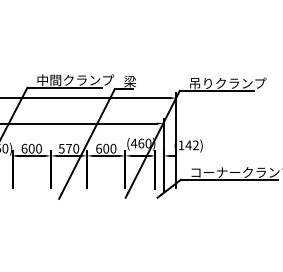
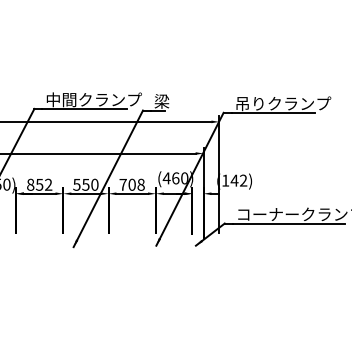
text: (31, 148) -> (39, 184), 600 -> 852
text: (68, 148) -> (85, 184), 570 -> 550
text: (105, 148) -> (131, 184), 600 -> 708

